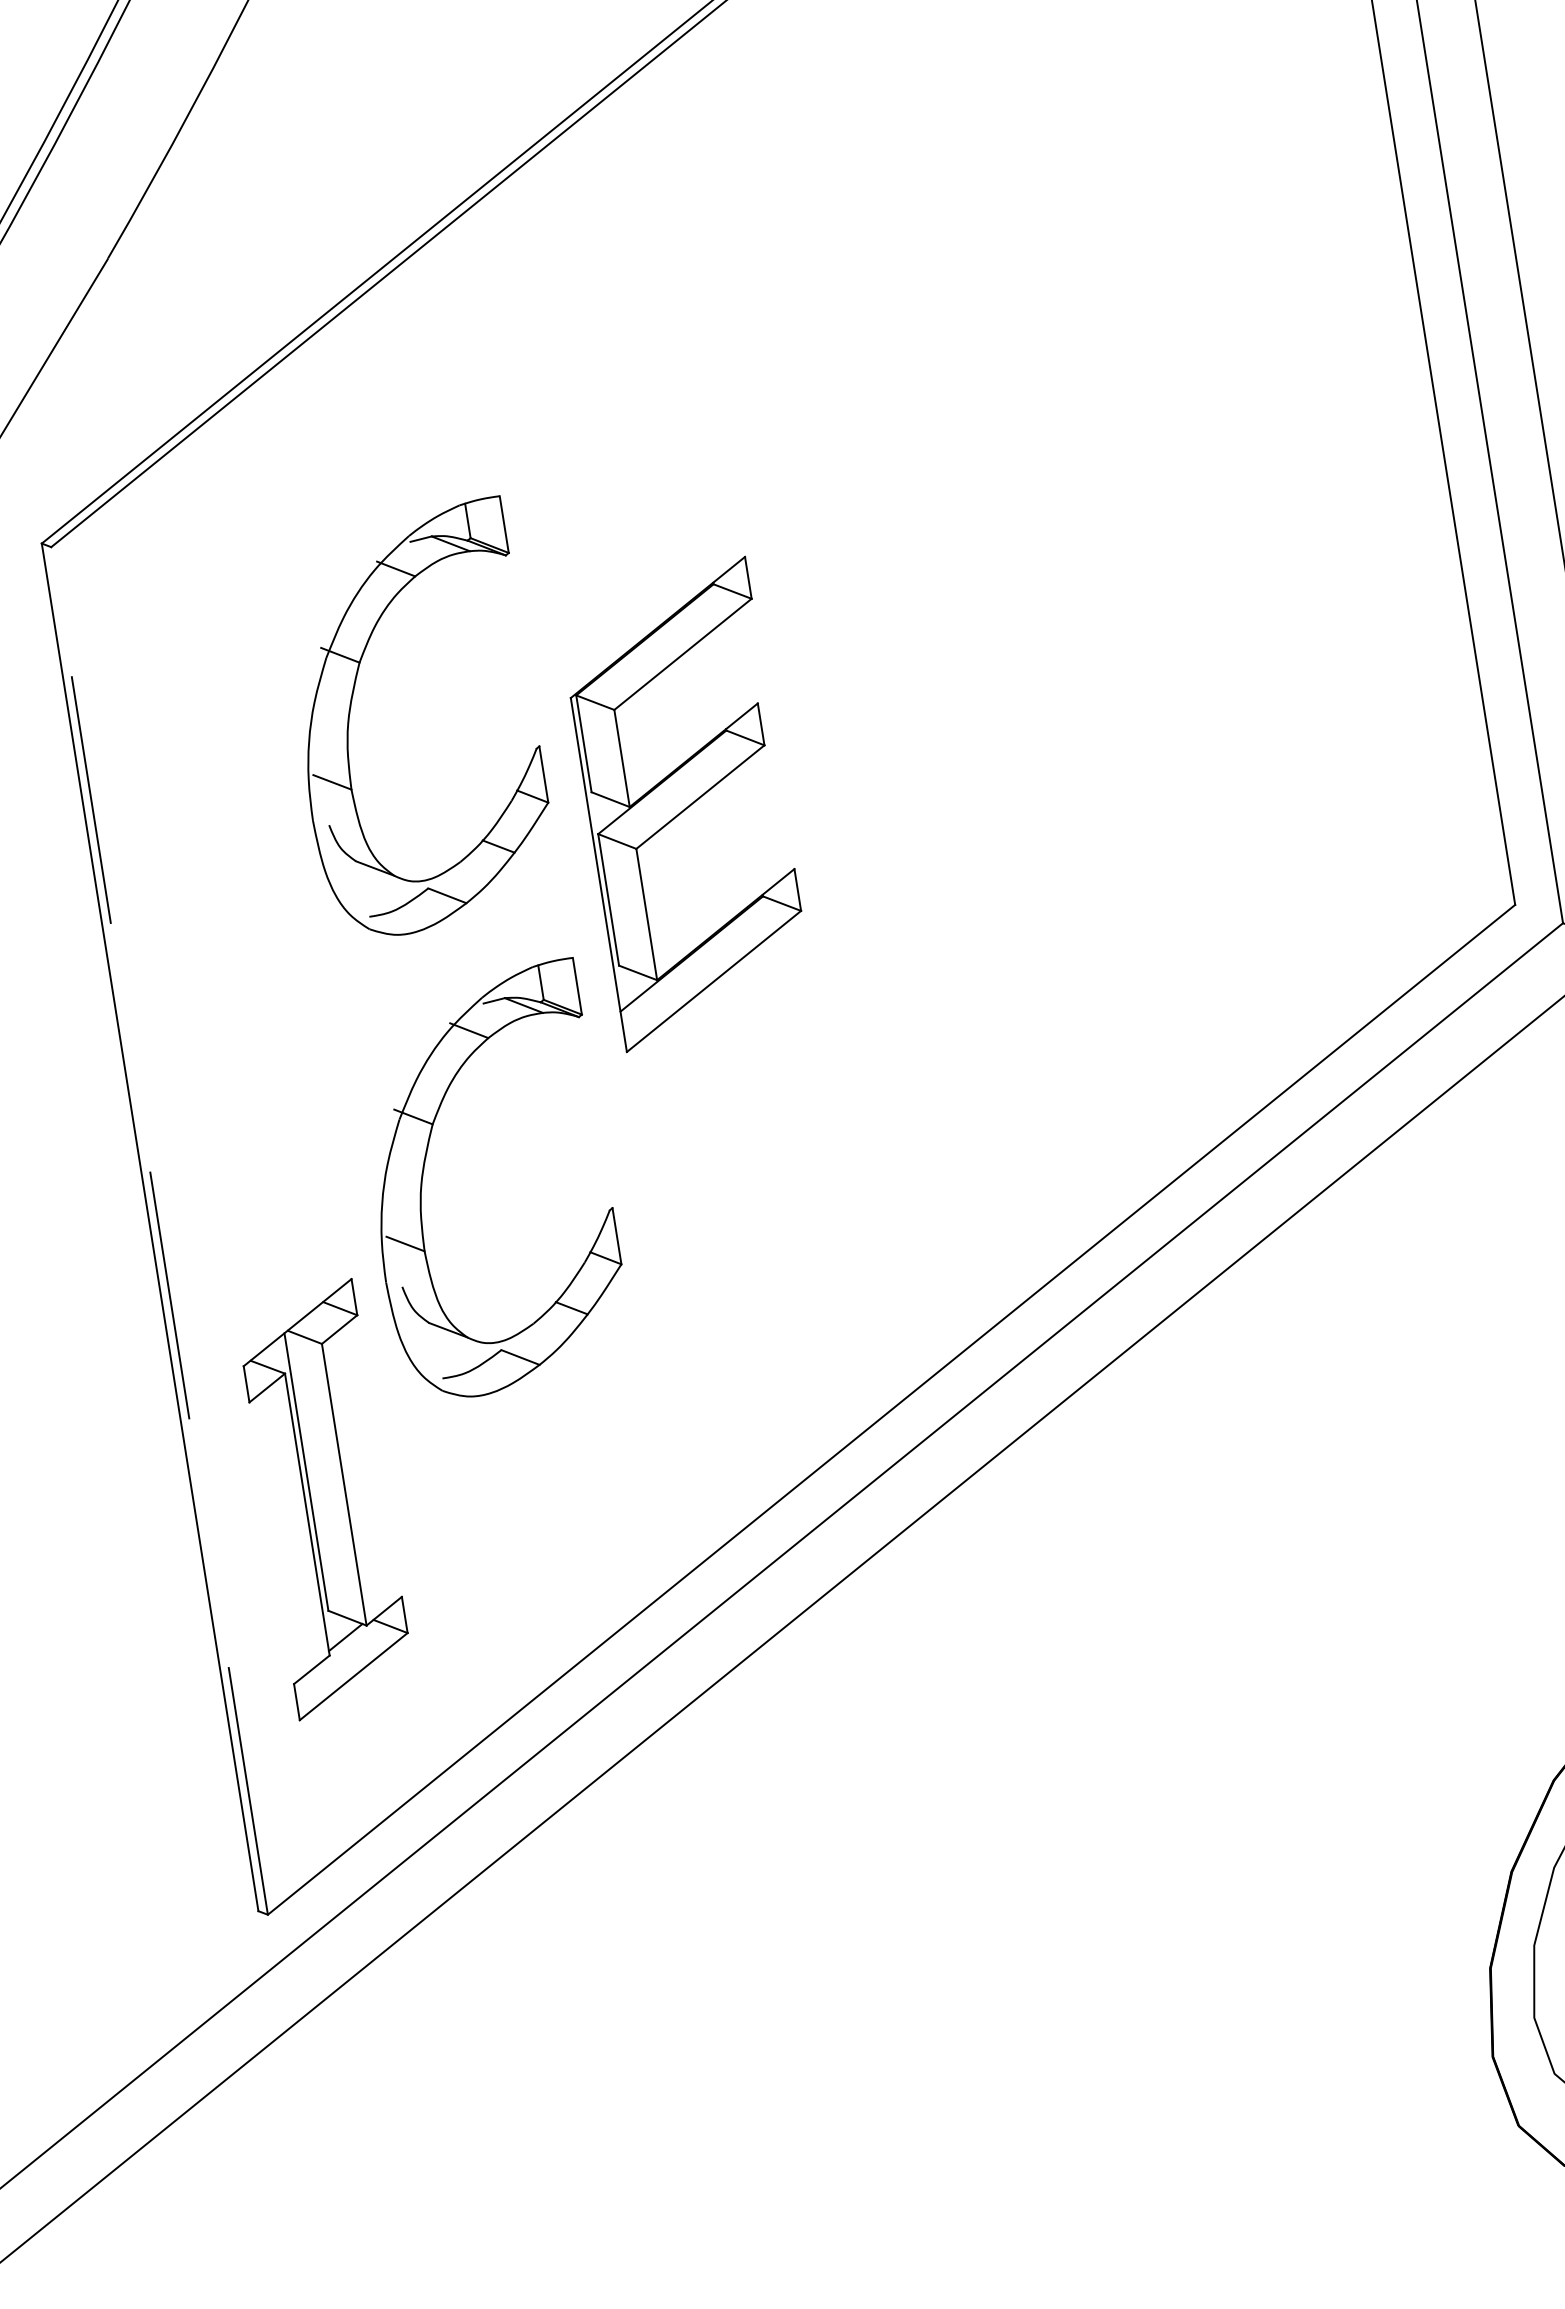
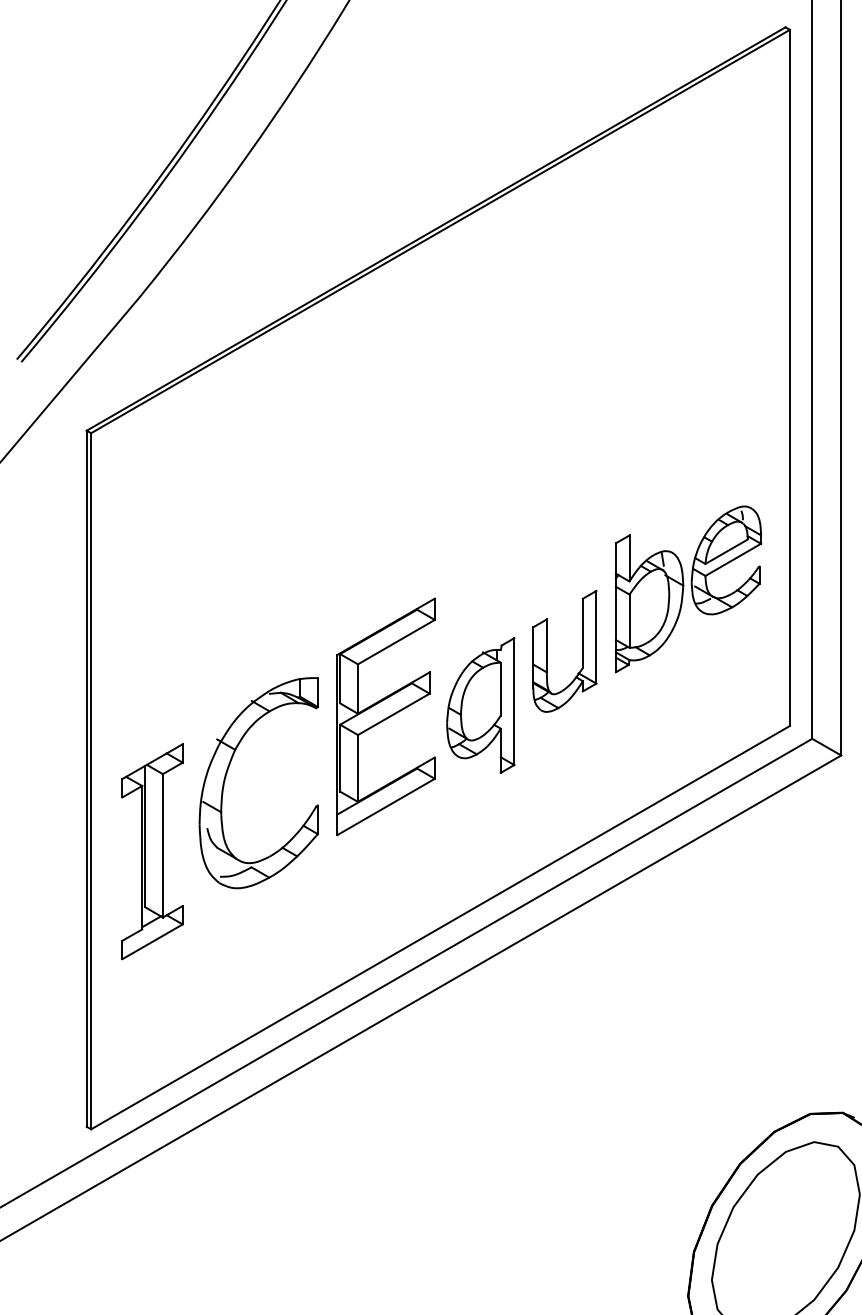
part: (1273, 668) -> (688, 589), added
part: (351, 719) -> (226, 542), removed
part: (684, 803) -> (385, 716), moved
part: (1015, 832) -> (547, 650), added
part: (900, 960) -> (480, 705), added
line: (159, 1229) -> (91, 780), dashed -> solid
part: (325, 1499) -> (152, 851), moved

